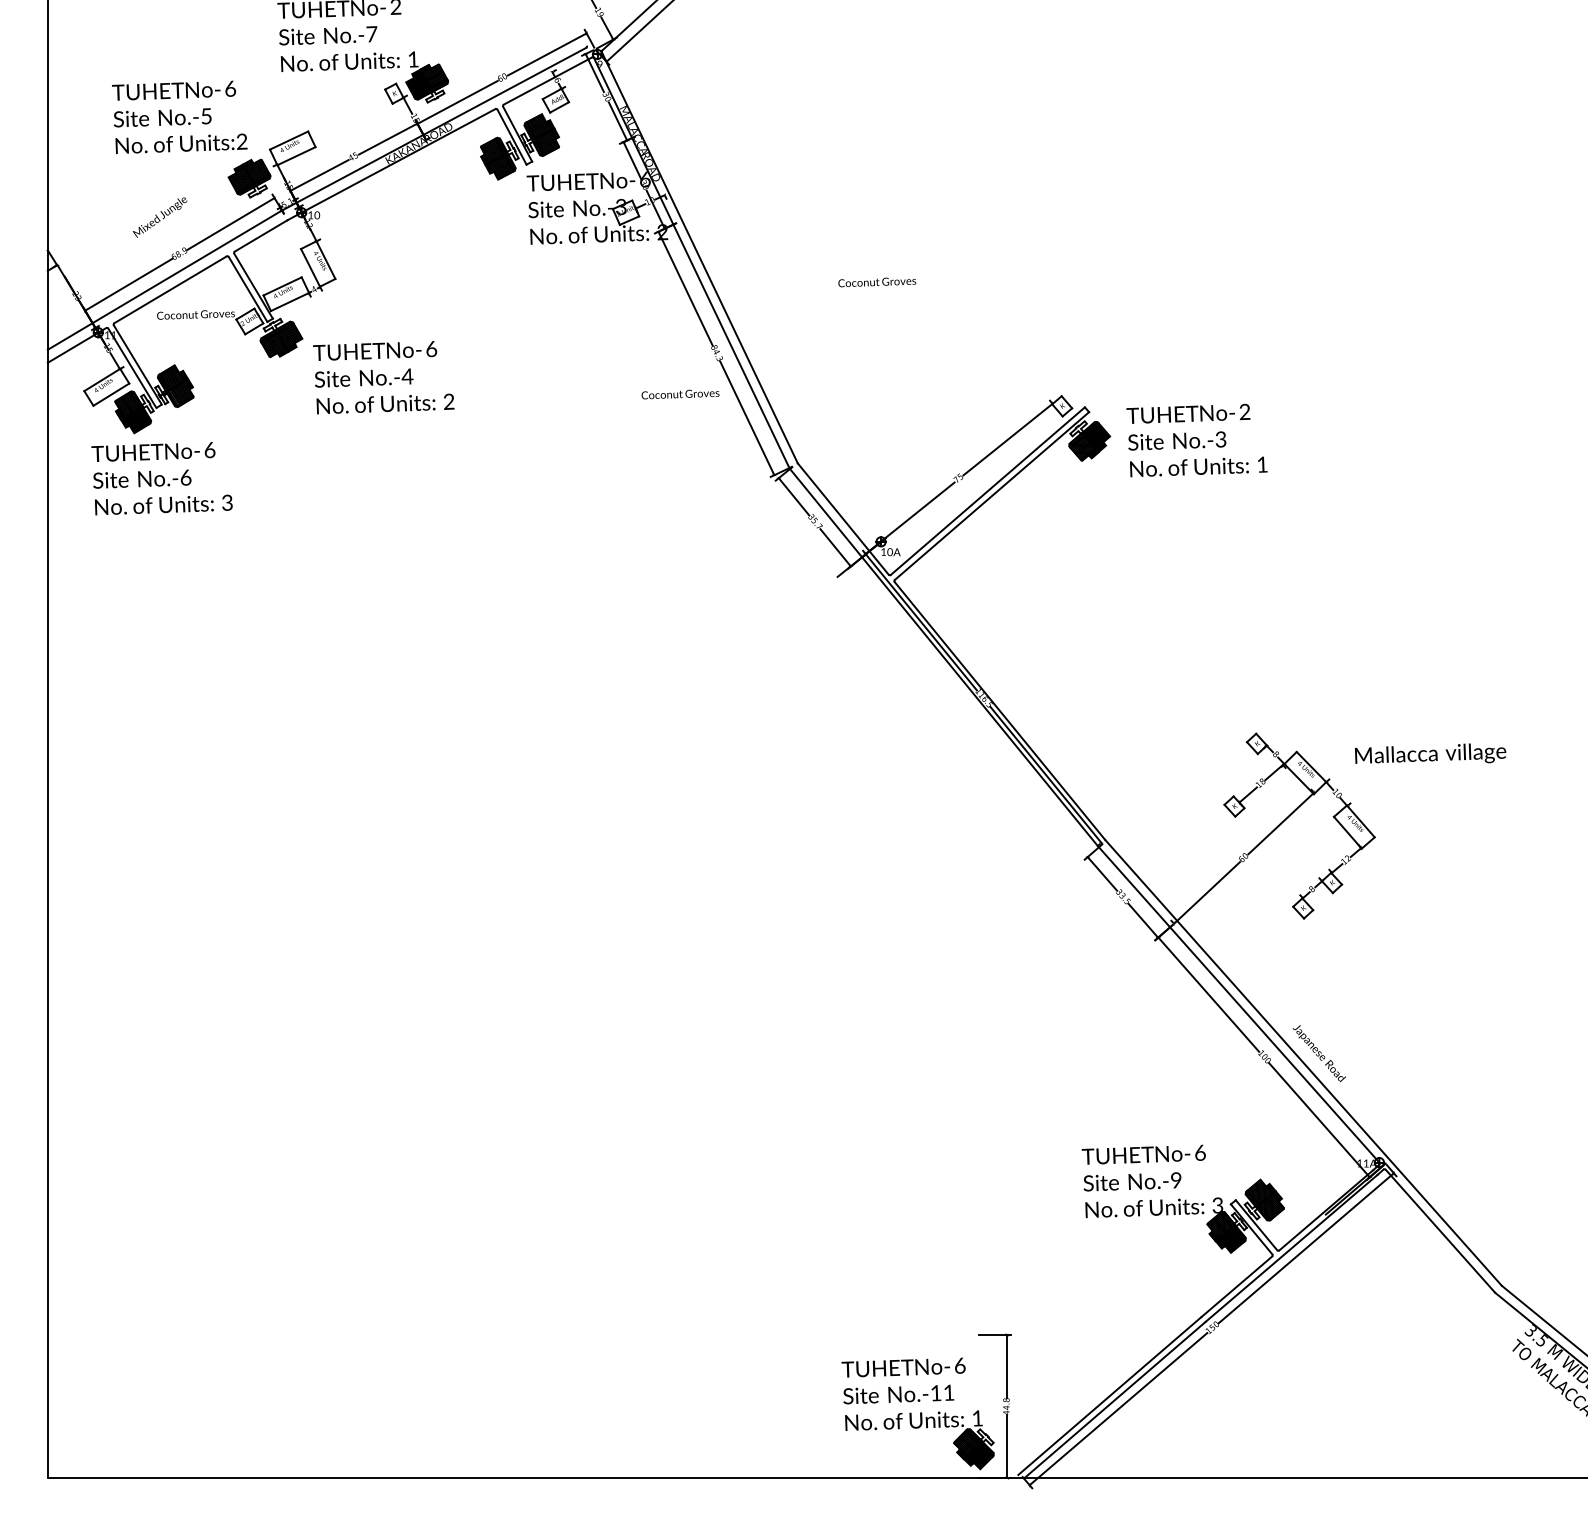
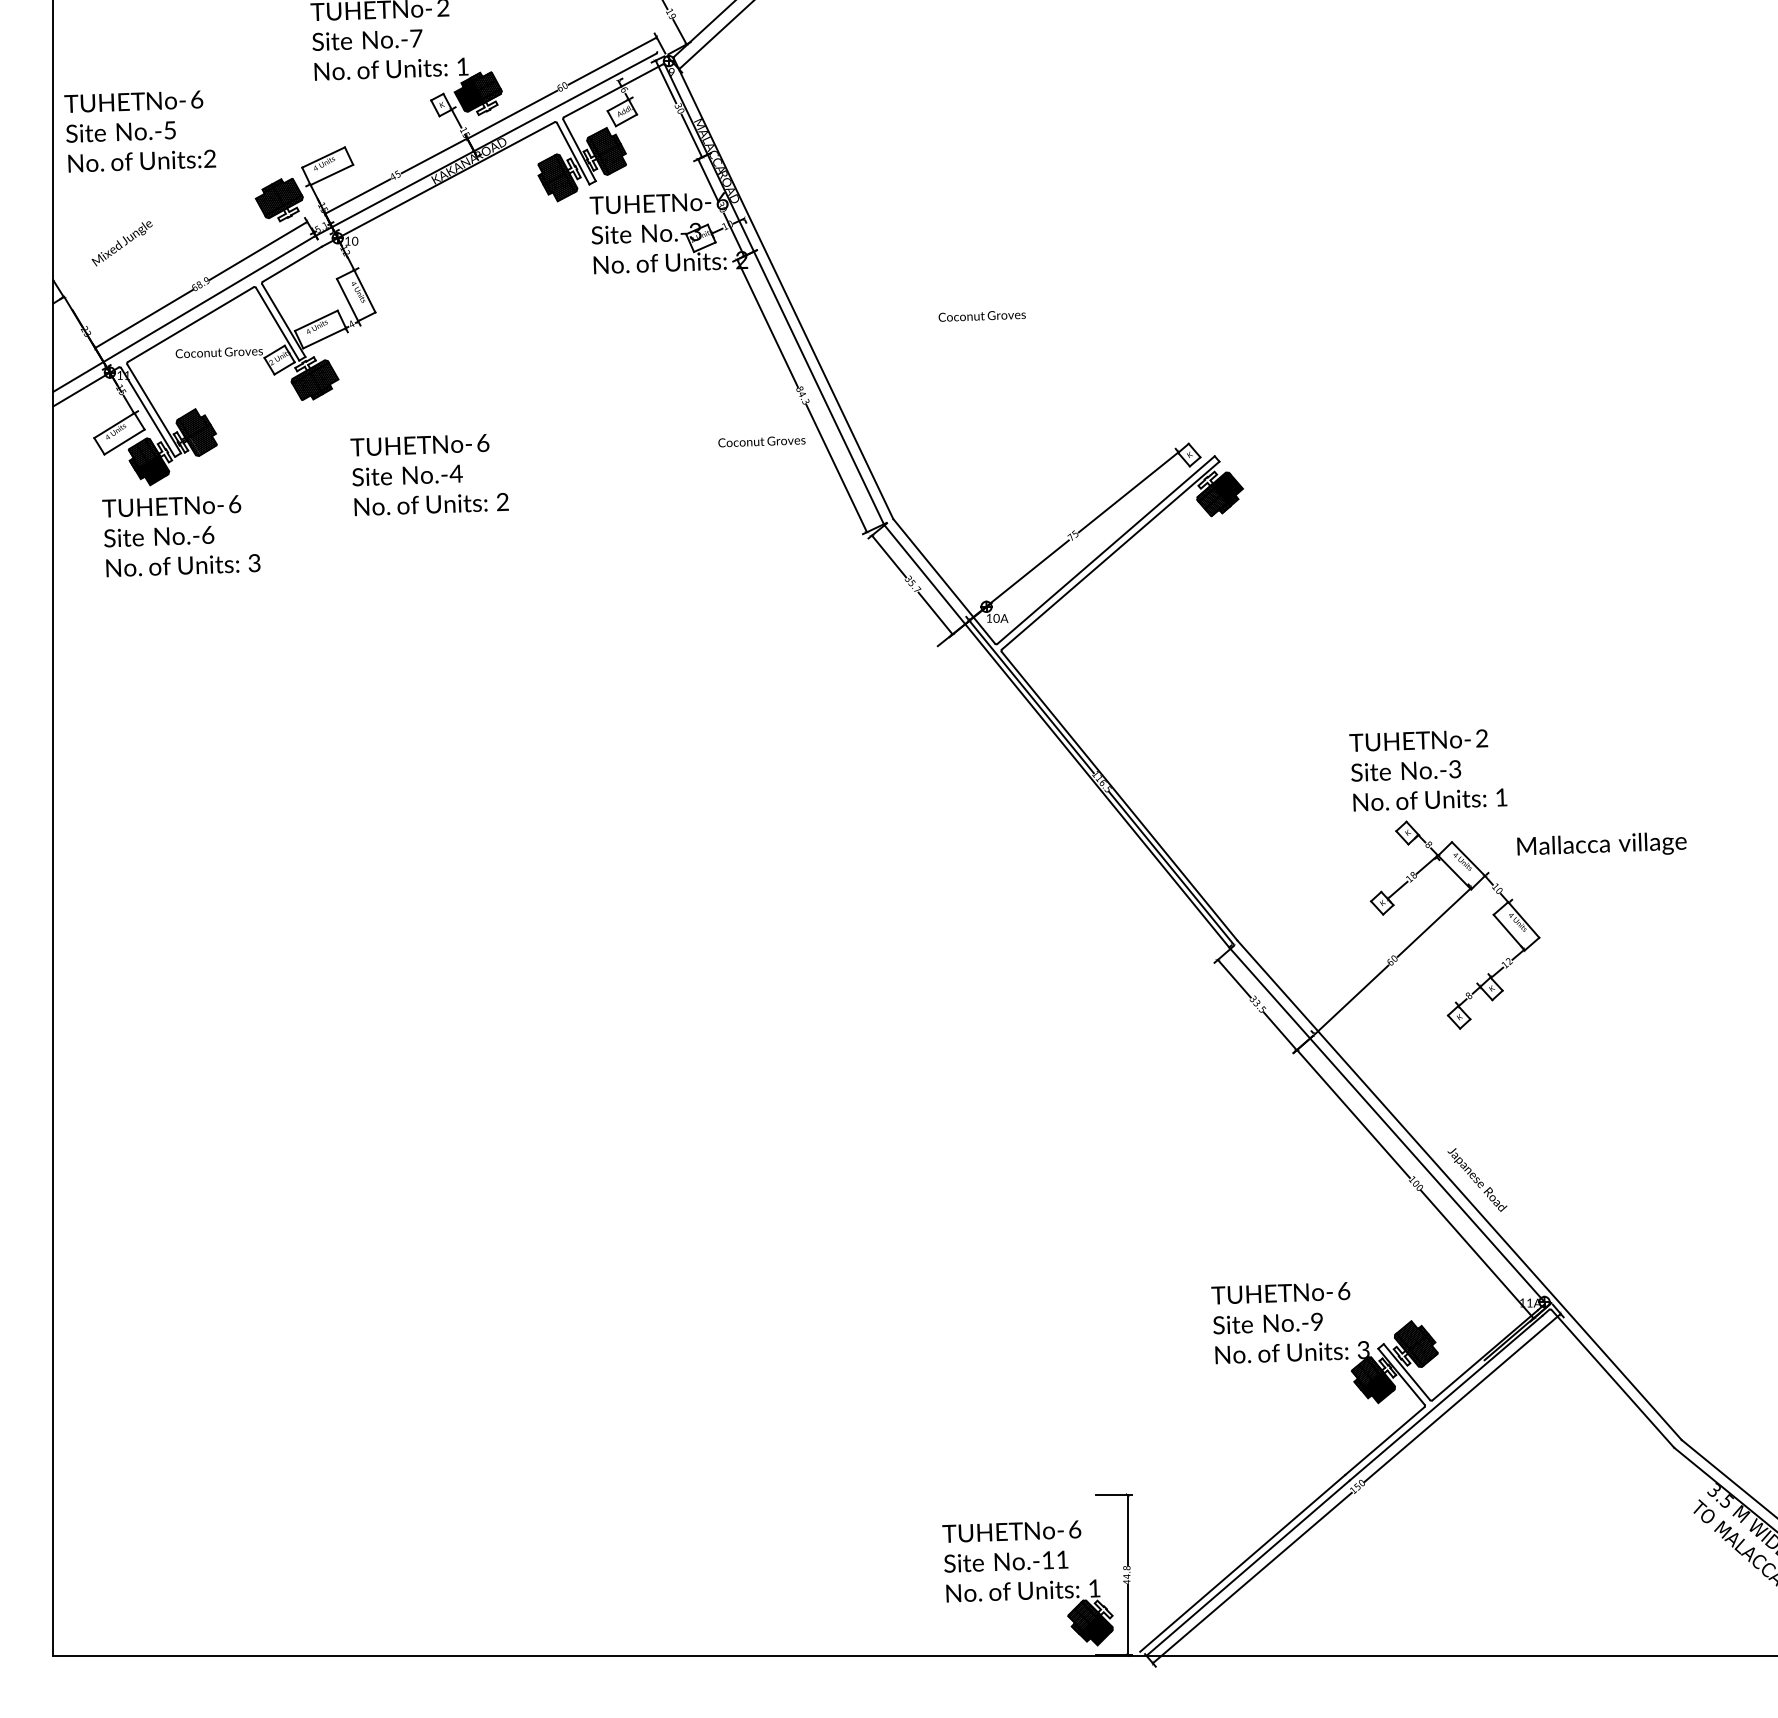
text: (180, 117) -> (140, 131), moved
text: (159, 217) -> (121, 243), moved
text: (383, 378) -> (429, 475), moved
text: (1197, 440) -> (1428, 770), moved

